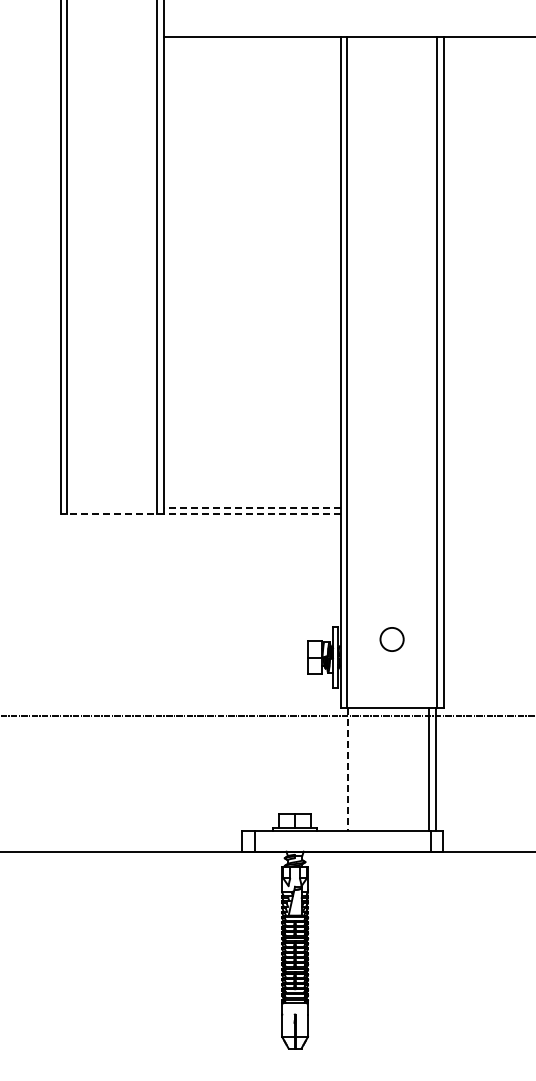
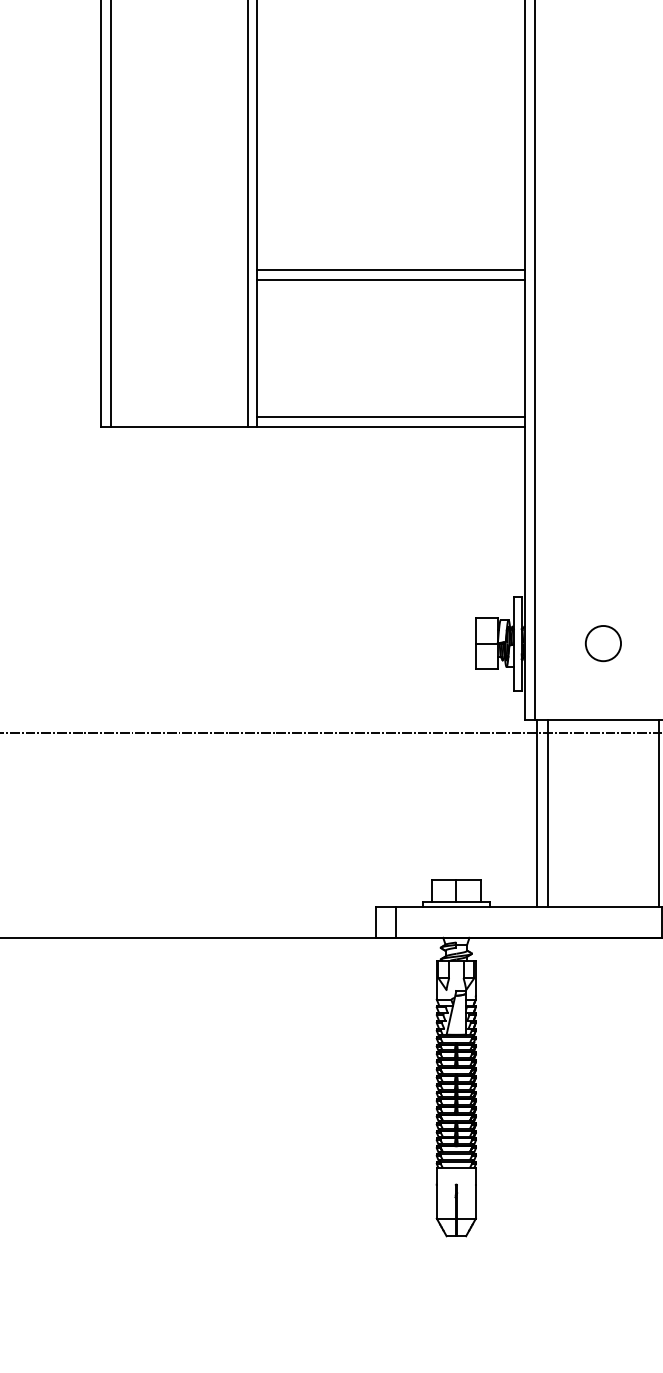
line: (251, 411) -> (390, 270), added
line: (251, 417) -> (390, 279), added
line: (251, 507) -> (390, 416), dashed -> solid
line: (200, 514) -> (313, 426), dashed -> solid
circle: (391, 639) -> (602, 643), moved
line: (347, 769) -> (535, 813), dashed -> solid
line: (355, 769) -> (547, 813), added

